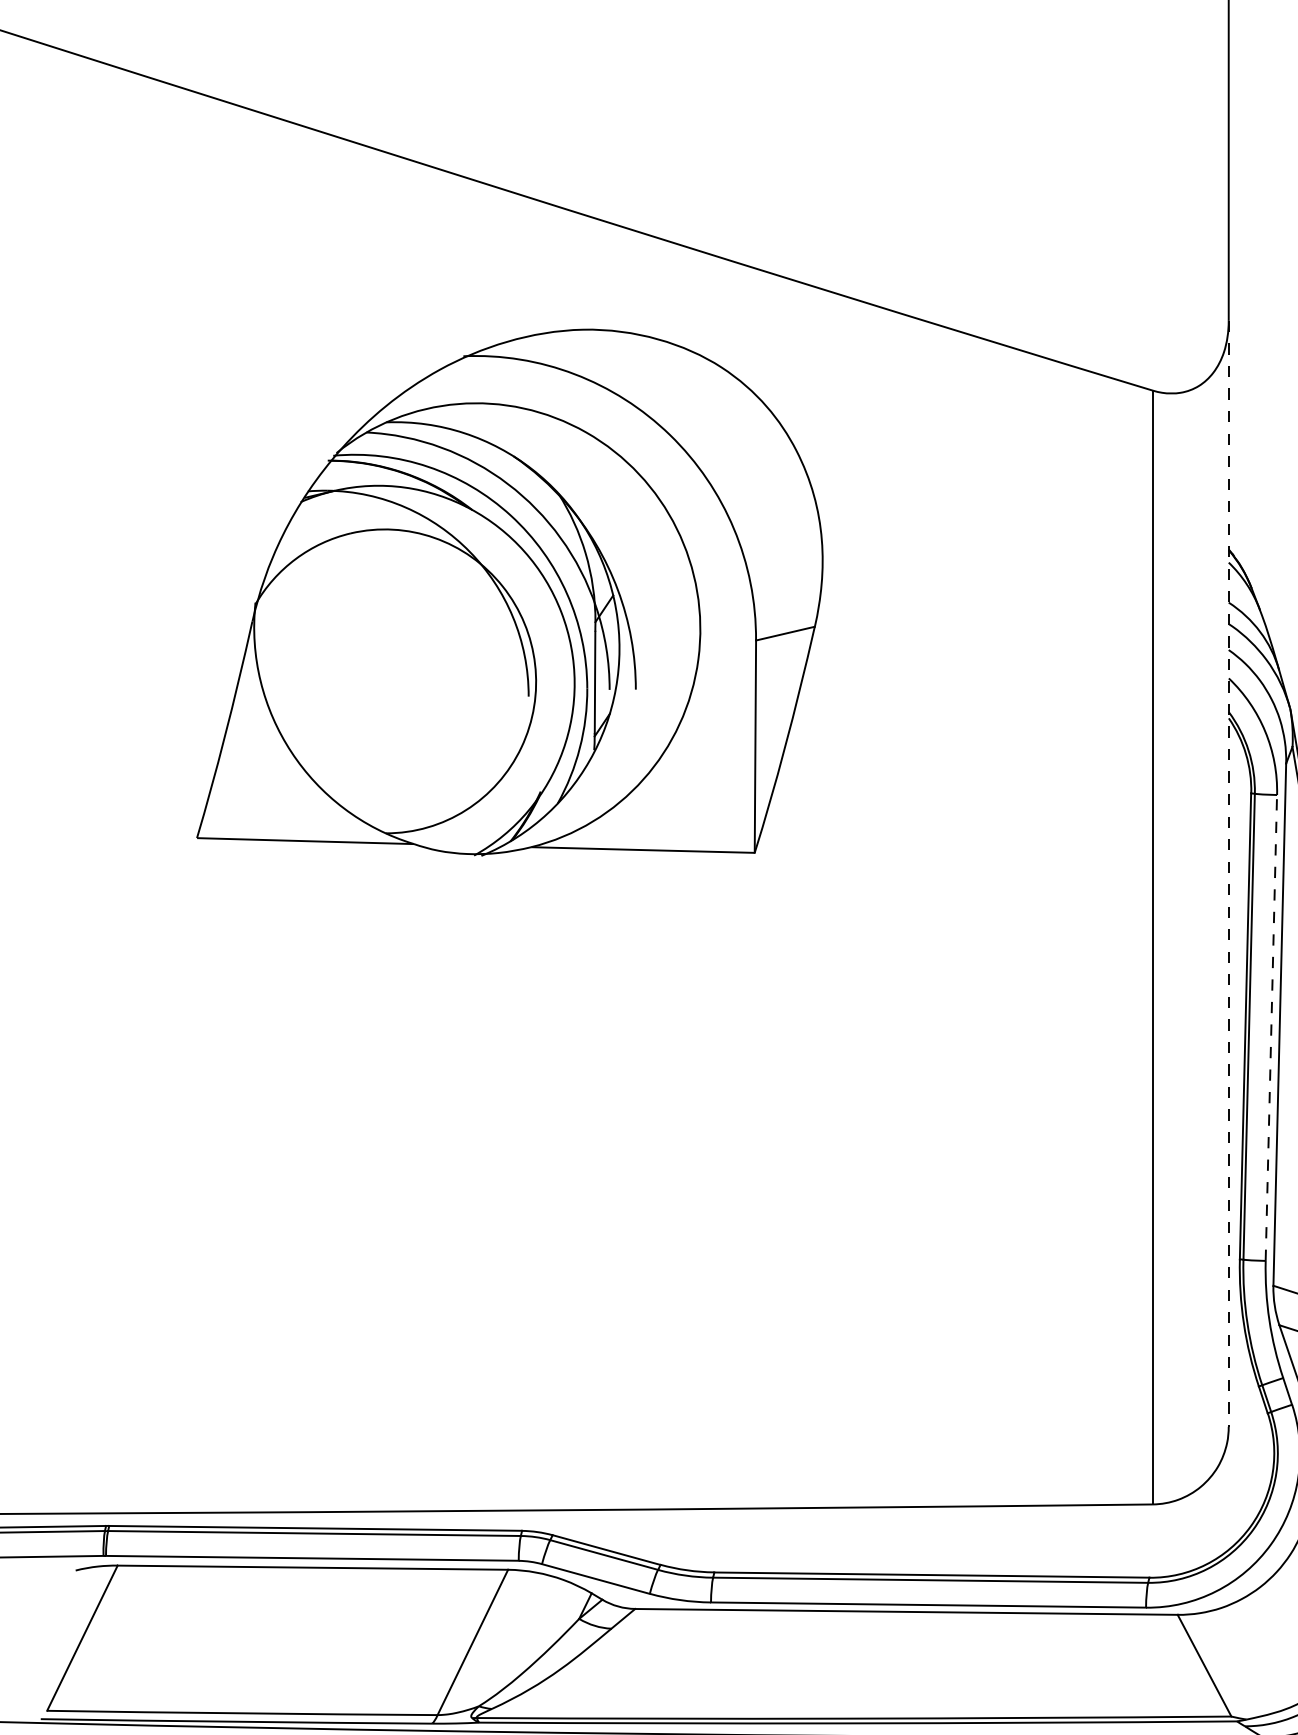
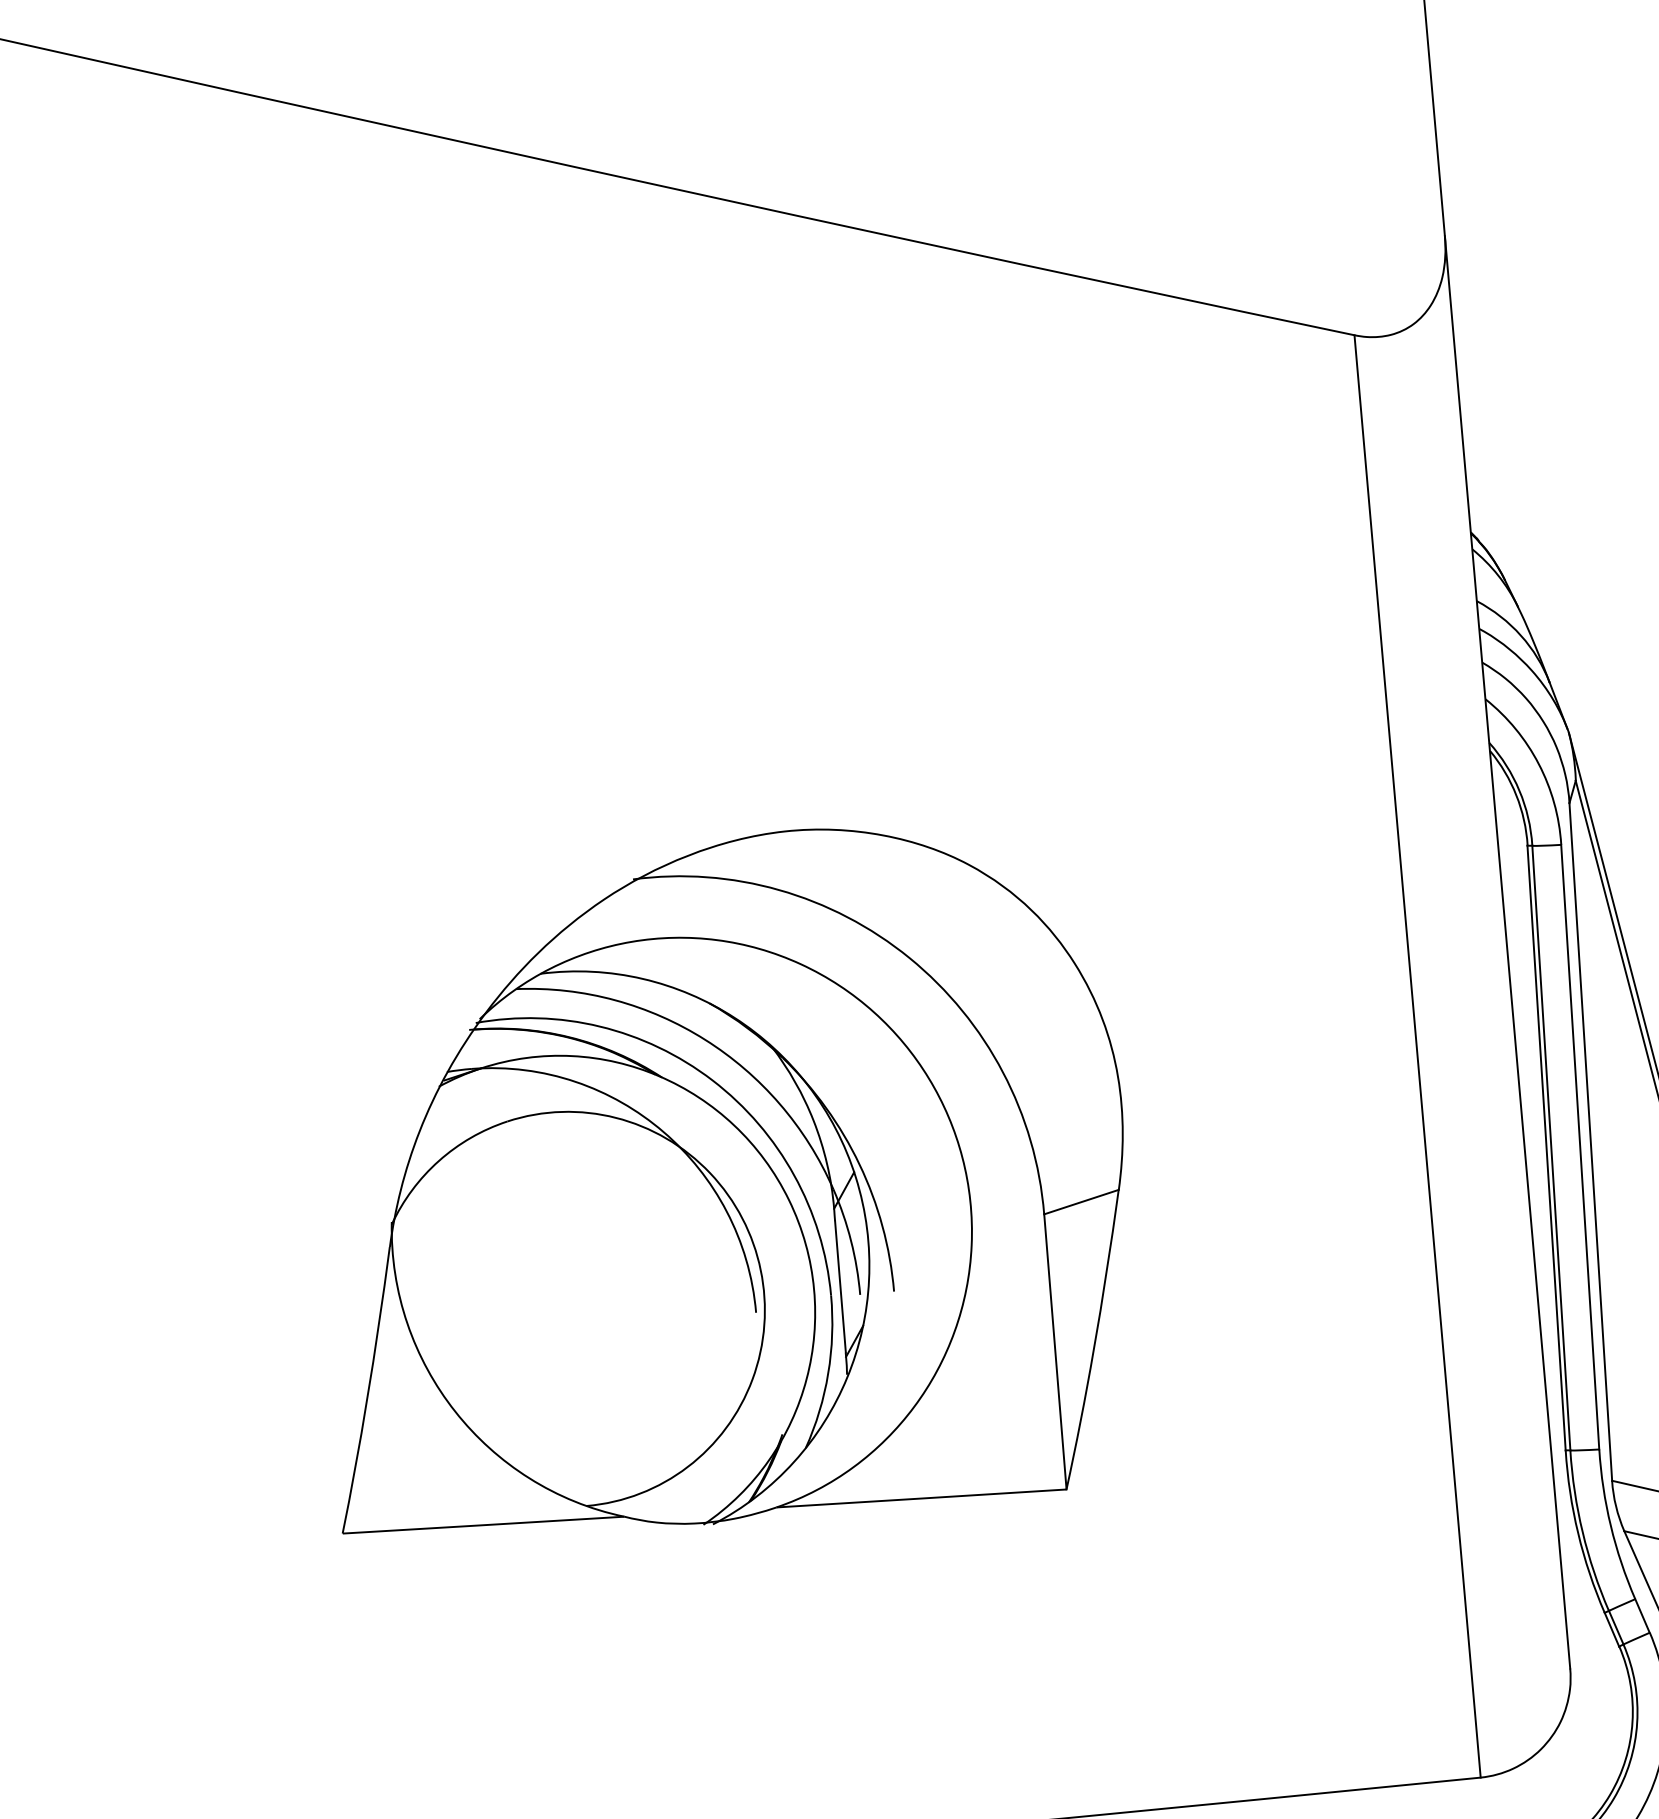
part: (509, 592) -> (719, 1180), moved
line: (1228, 873) -> (1507, 951), dashed -> solid
line: (1271, 1027) -> (1580, 1146), dashed -> solid

